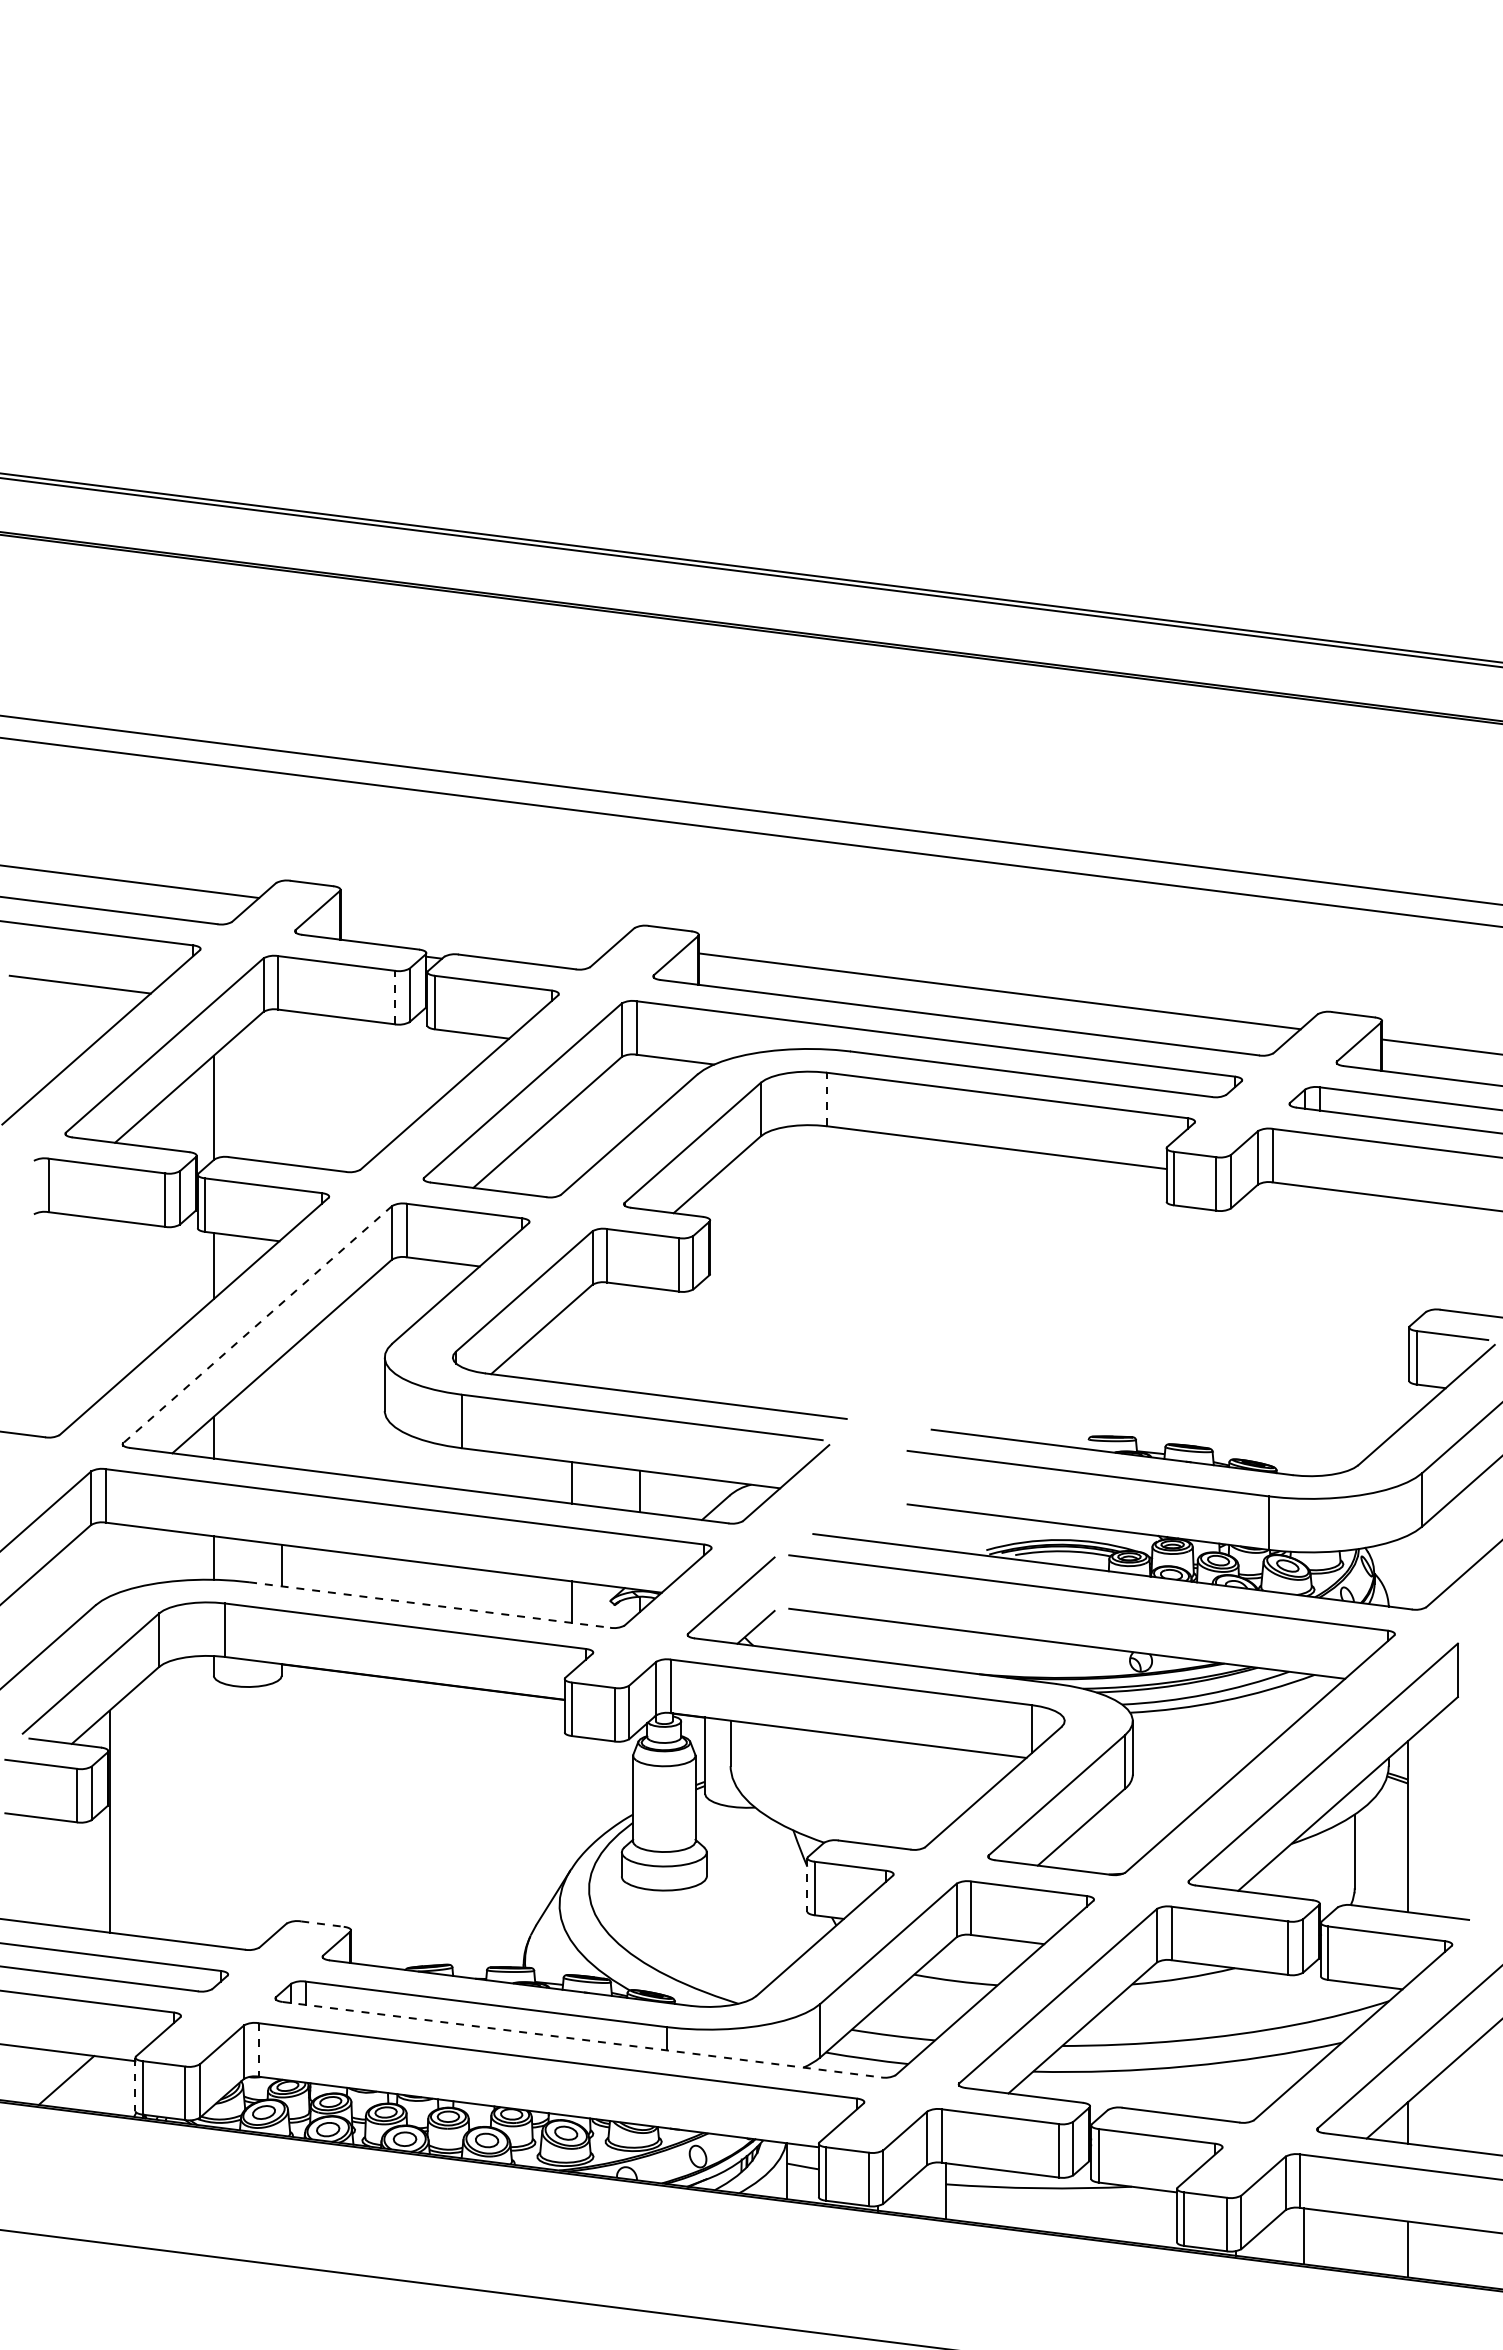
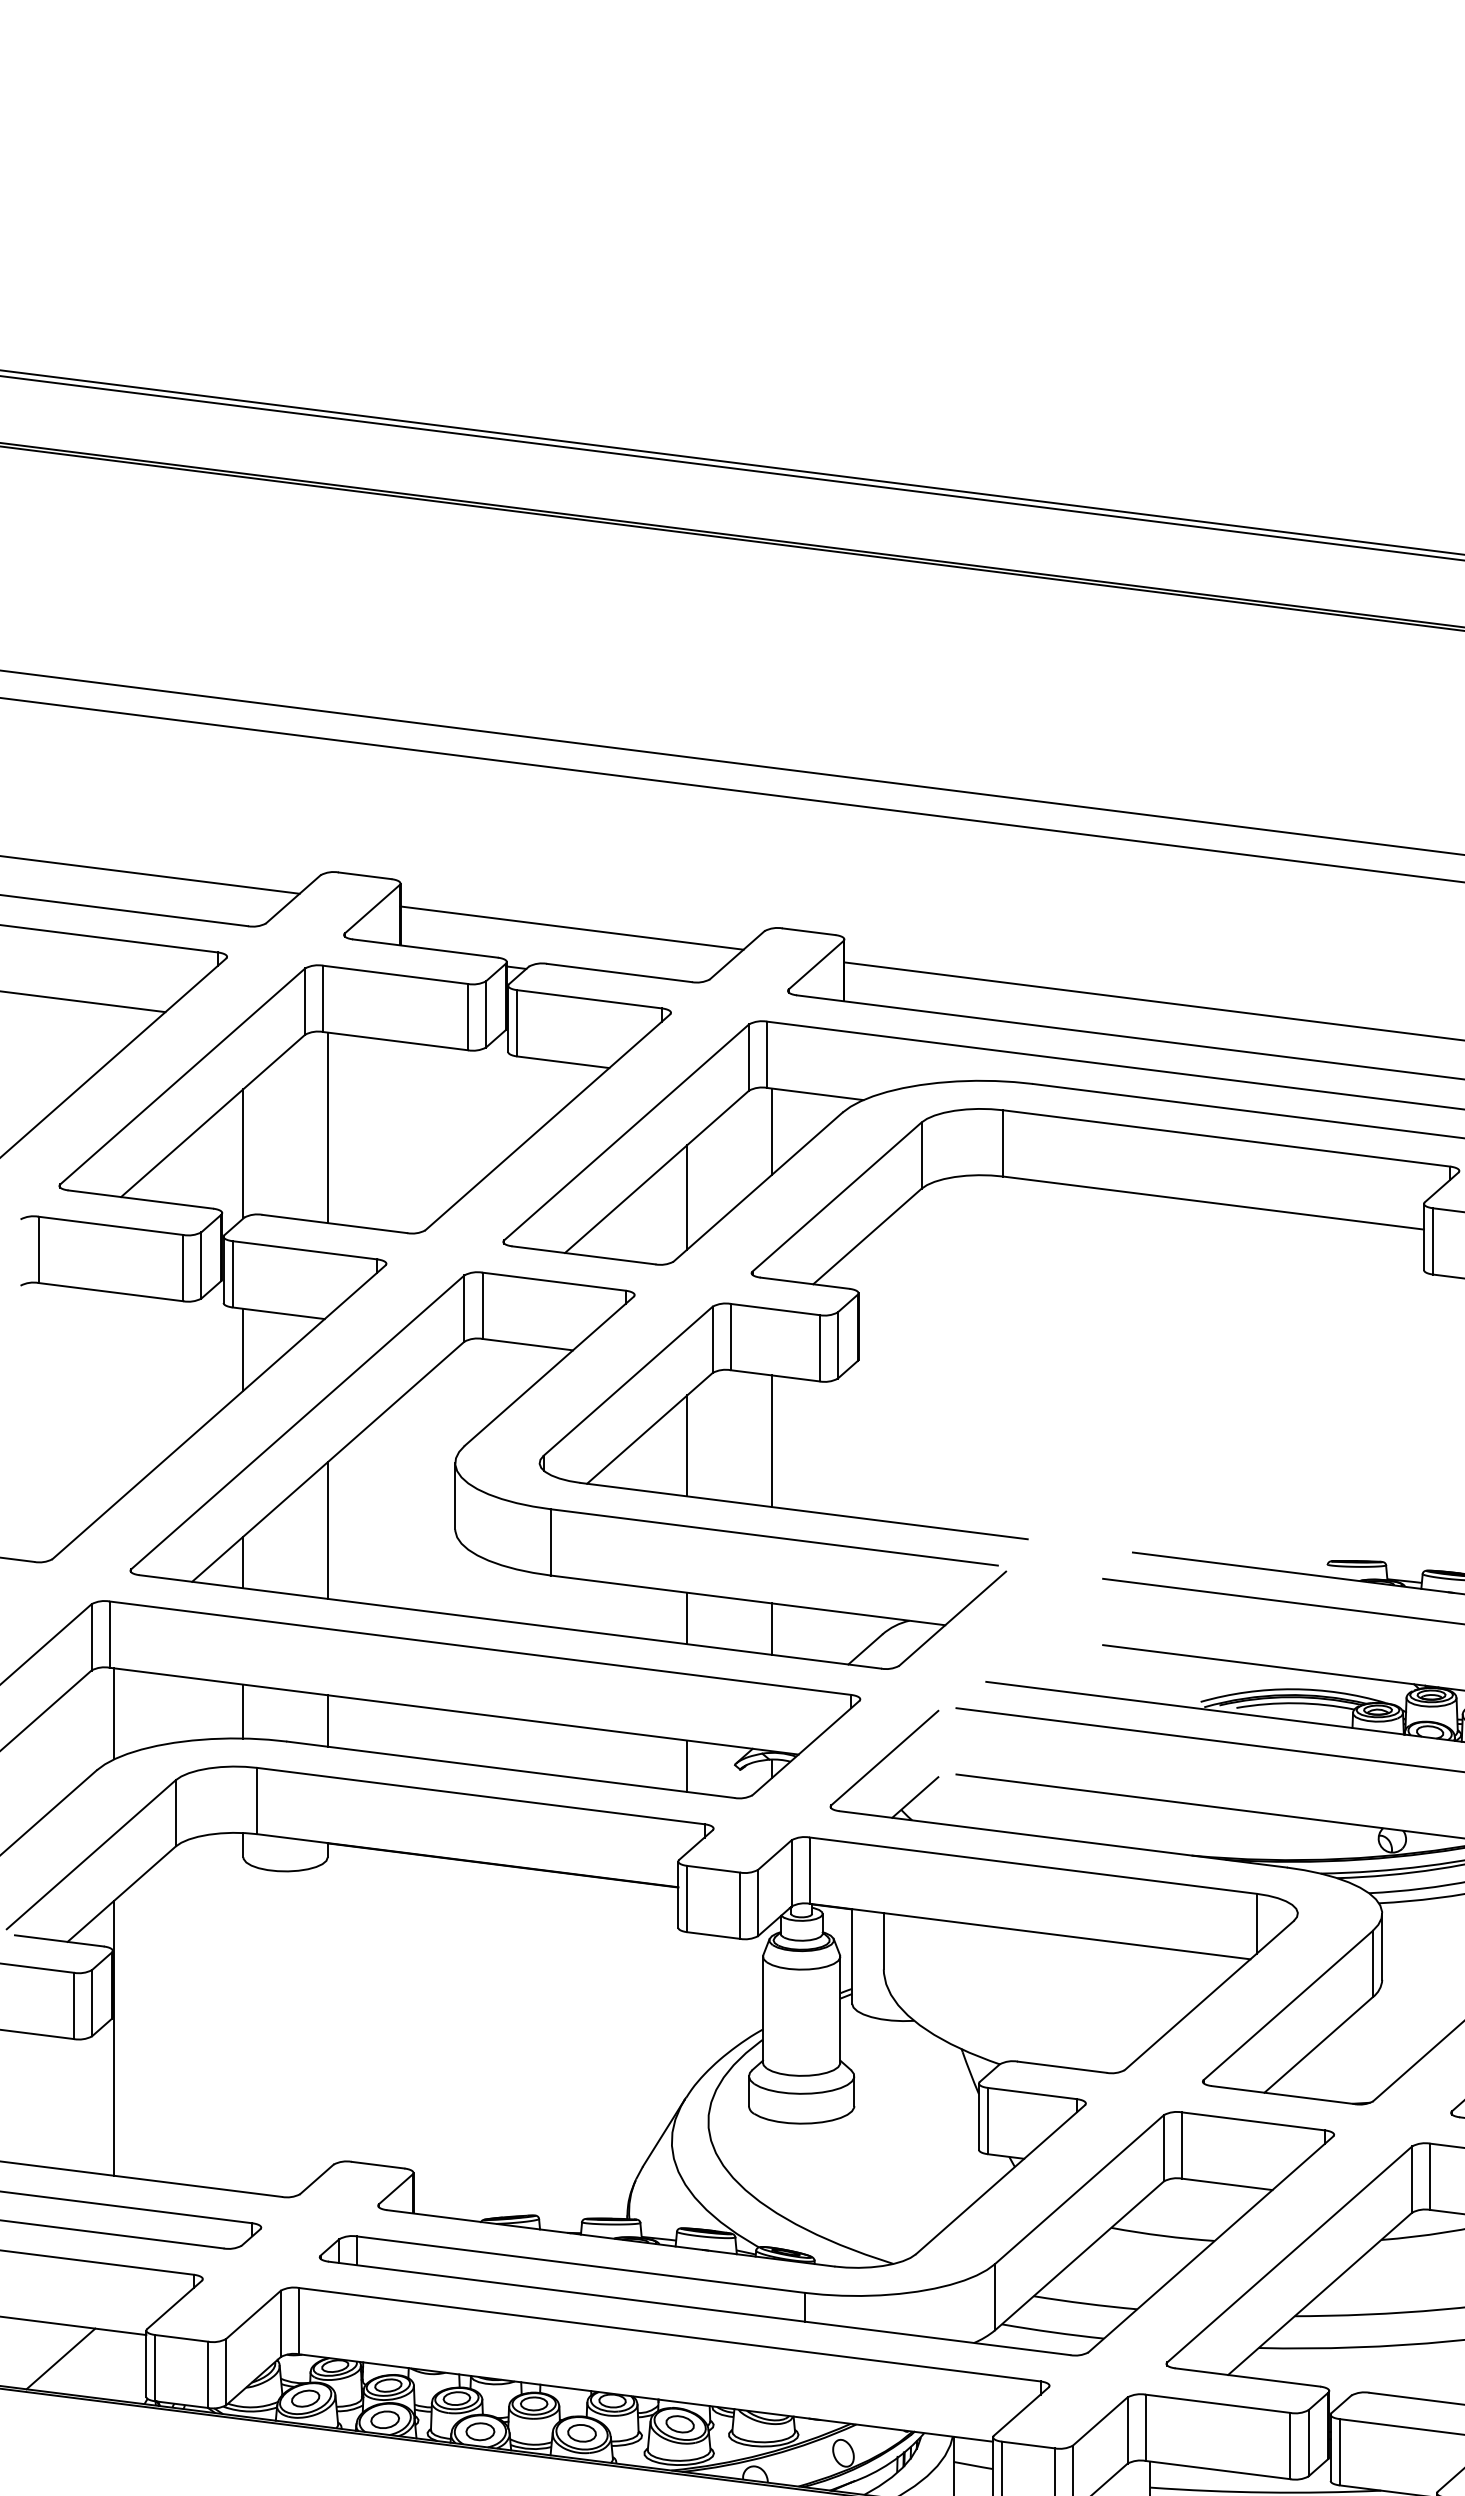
line: (478, 925) -> (571, 927), added
line: (395, 997) -> (468, 1017), dashed -> solid
line: (281, 1086) -> (327, 1127), added
line: (640, 1090) -> (772, 1132), added
line: (826, 1099) -> (1002, 1143), dashed -> solid
line: (572, 1142) -> (687, 1196), added
line: (257, 1324) -> (297, 1422), dashed -> solid
line: (640, 1339) -> (772, 1440), added
line: (572, 1343) -> (687, 1445), added
line: (281, 1411) -> (327, 1530), added
line: (109, 1559) -> (114, 1713), added
line: (429, 1605) -> (510, 1770), dashed -> solid
line: (807, 1884) -> (979, 2116), dashed -> solid
line: (322, 1924) -> (378, 2165), dashed -> solid
line: (581, 2039) -> (699, 2308), dashed -> solid
line: (258, 2049) -> (298, 2320), dashed -> solid
line: (135, 2084) -> (146, 2363), dashed -> solid

